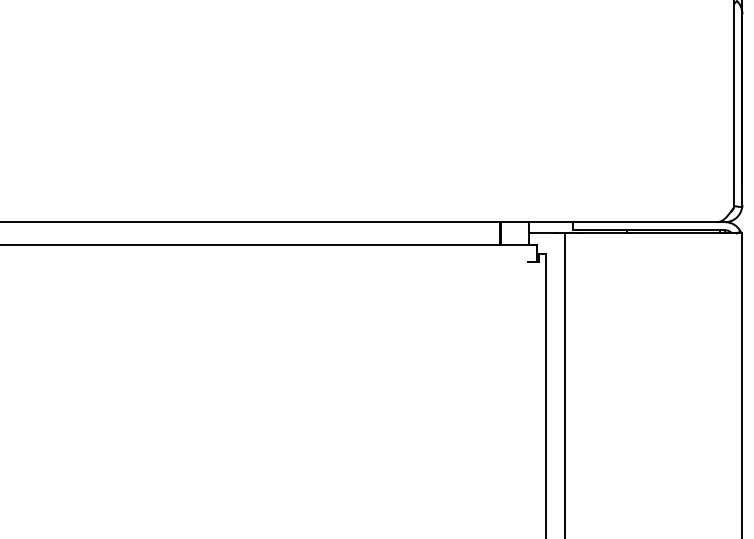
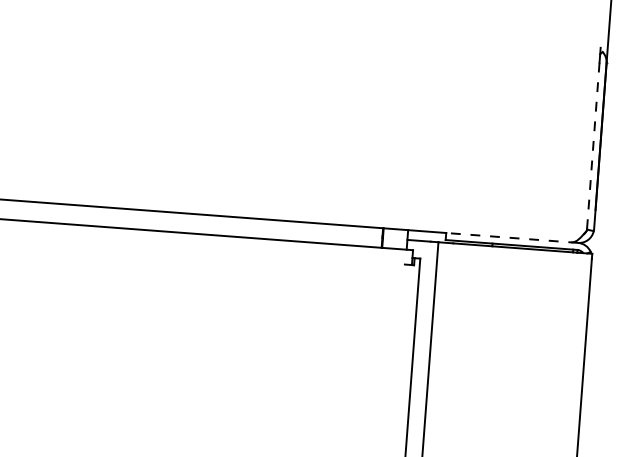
line: (734, 109) -> (593, 145), solid -> dashed
line: (648, 222) -> (511, 238), solid -> dashed

